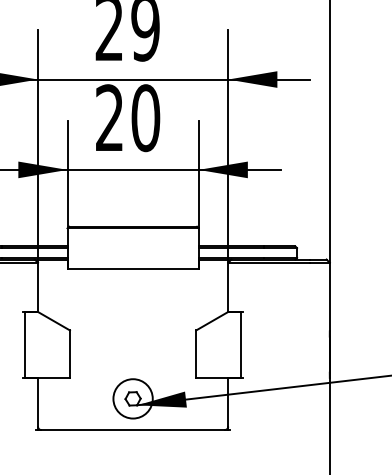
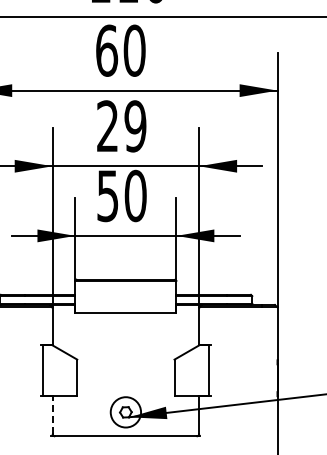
text: (109, 117) -> (107, 195), 20 -> 50
line: (37, 401) -> (52, 414), solid -> dashed

